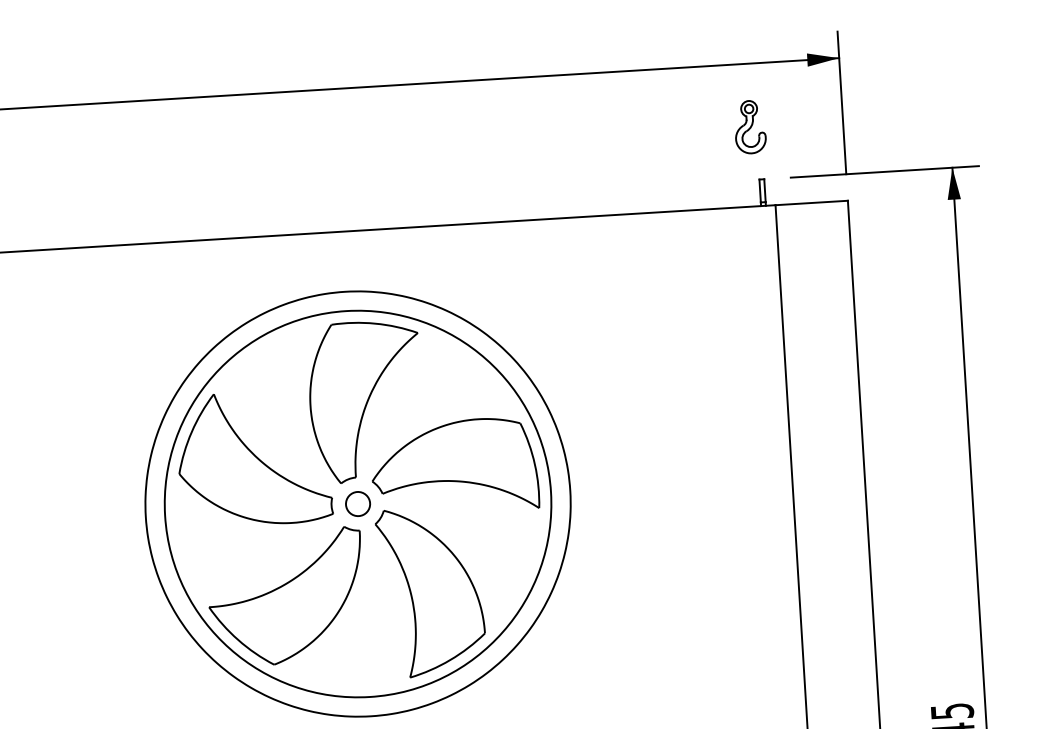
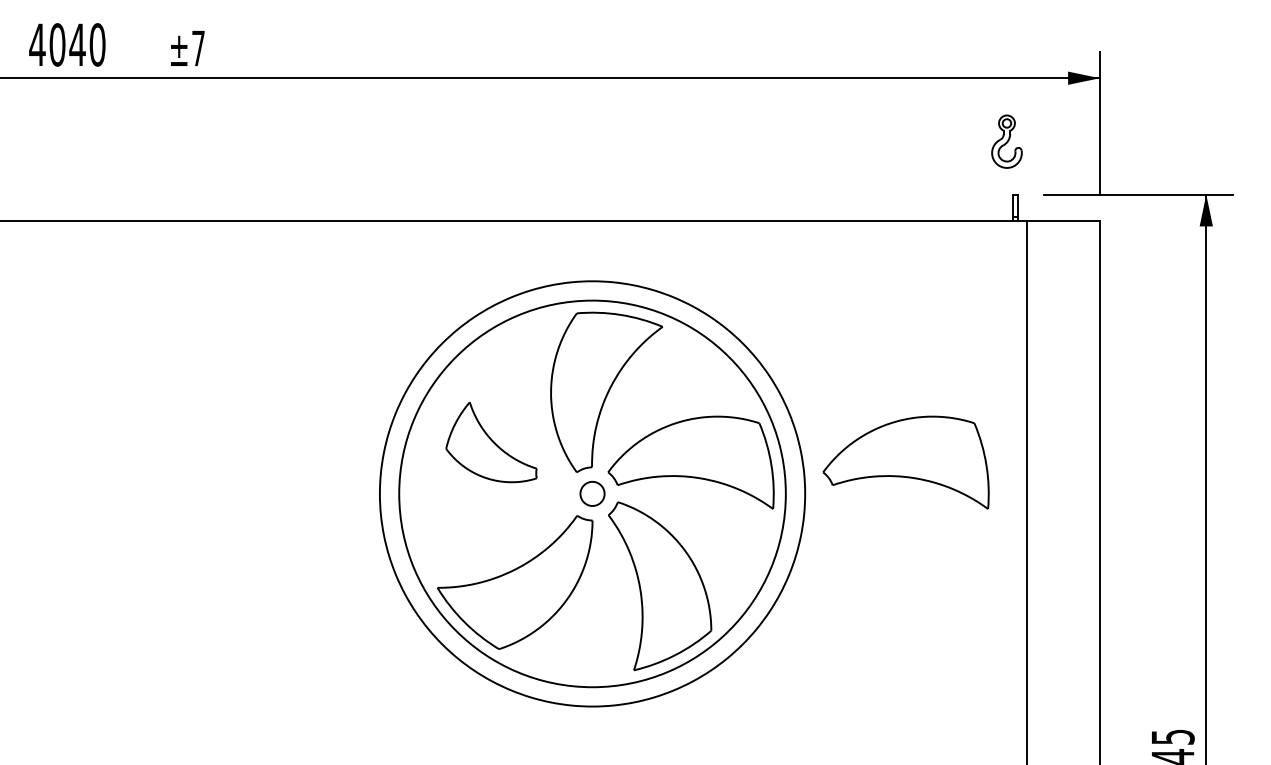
part: (668, 453) -> (905, 462), added
part: (254, 458) -> (491, 442), size x0.6

